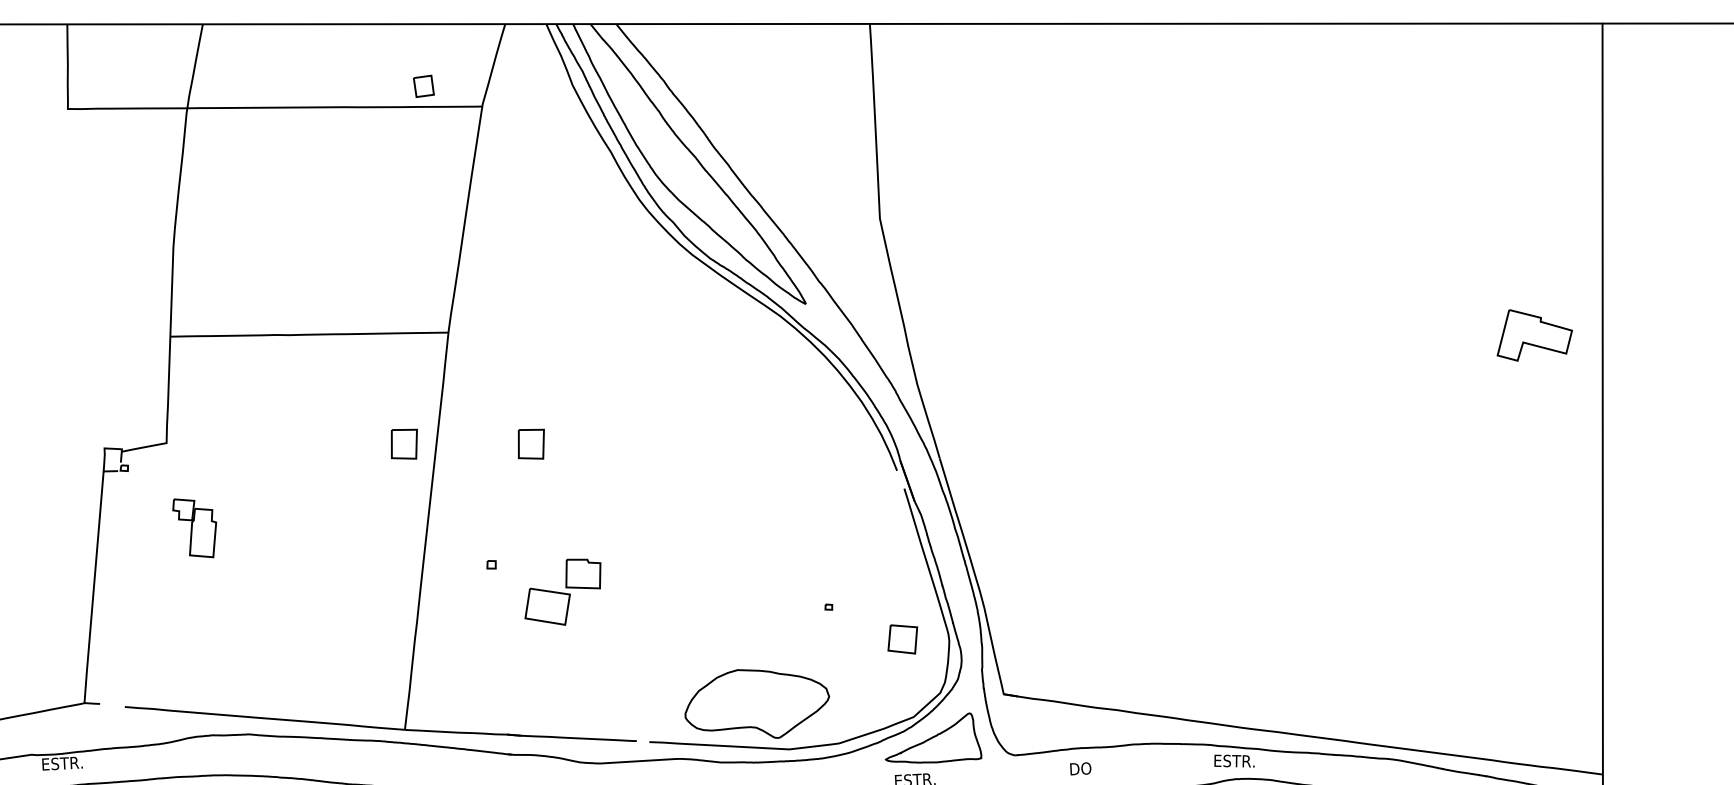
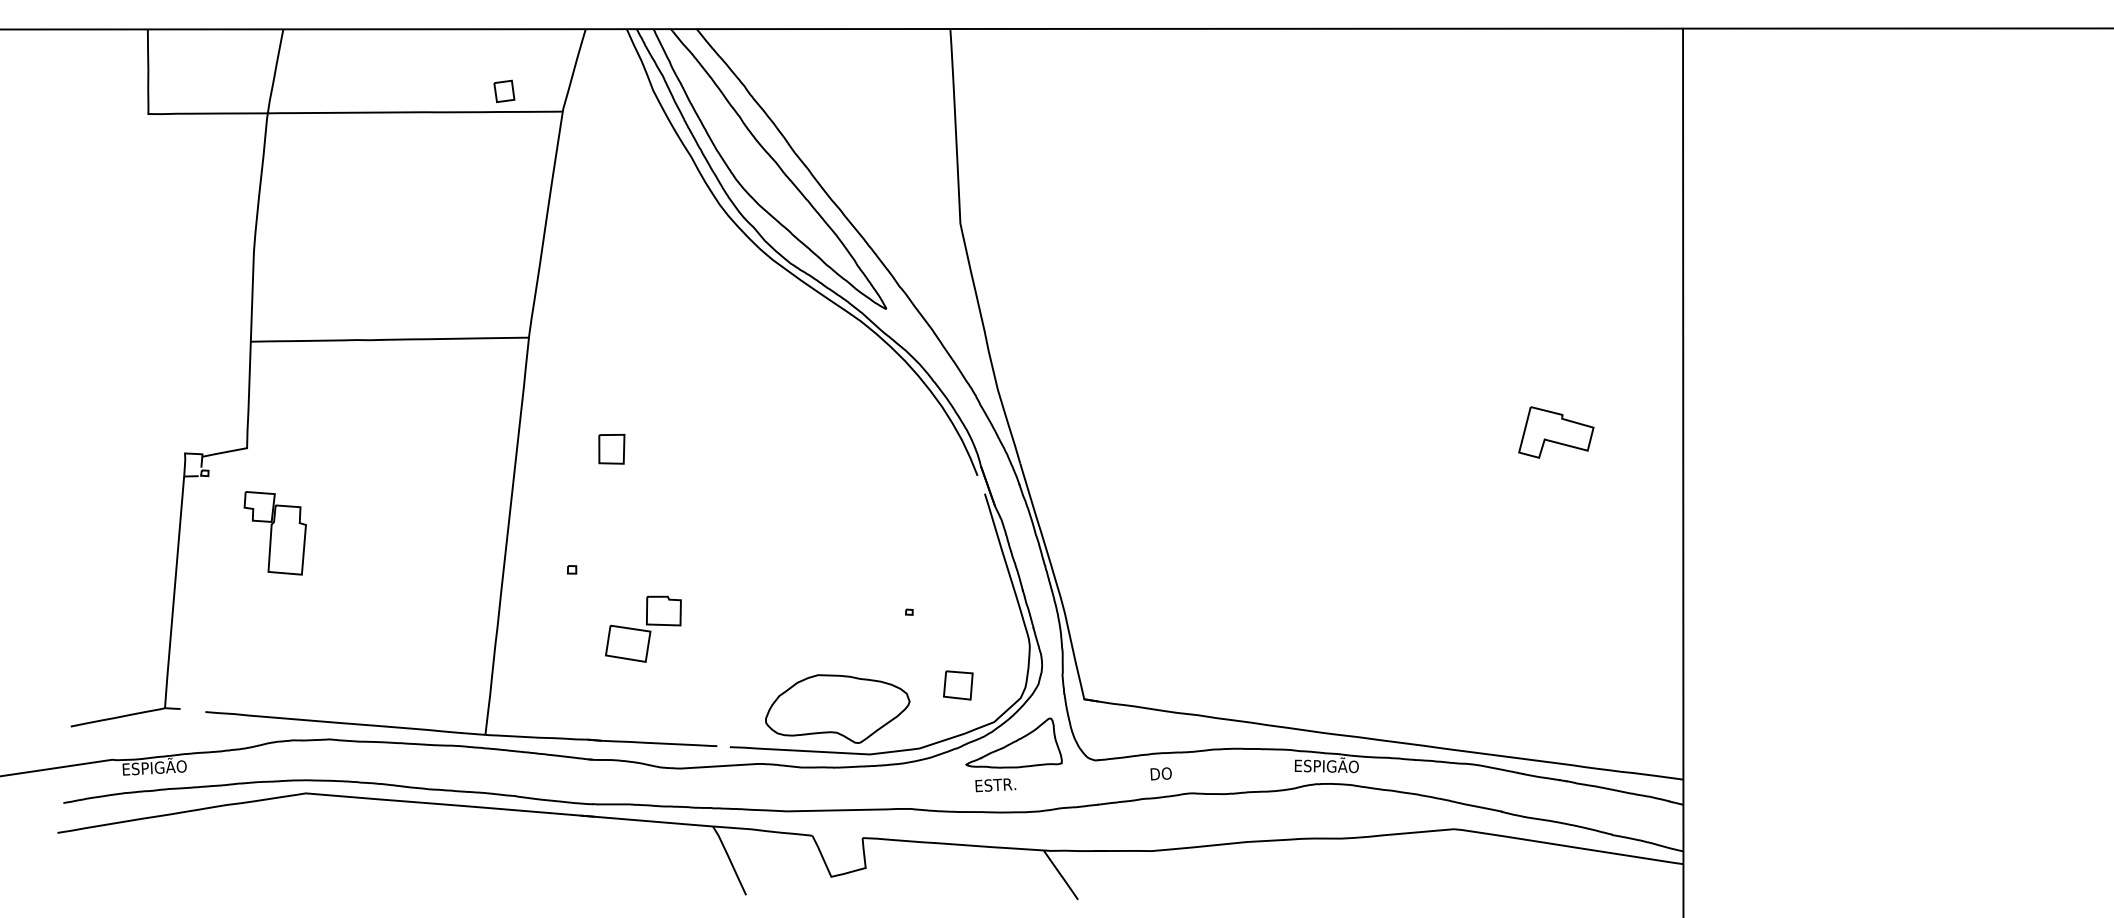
part: (1535, 335) -> (1556, 432), moved
part: (404, 443) -> (484, 448), removed
part: (194, 528) -> (274, 533), size x1.43
part: (563, 591) -> (643, 628), moved
part: (903, 639) -> (958, 685), moved
text: (83, 760) -> (163, 765), ESTR. -> ESPIGÃO
text: (1255, 760) -> (1335, 765), ESTR. -> ESPIGÃO

